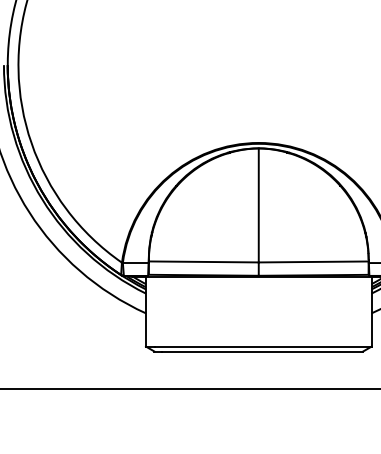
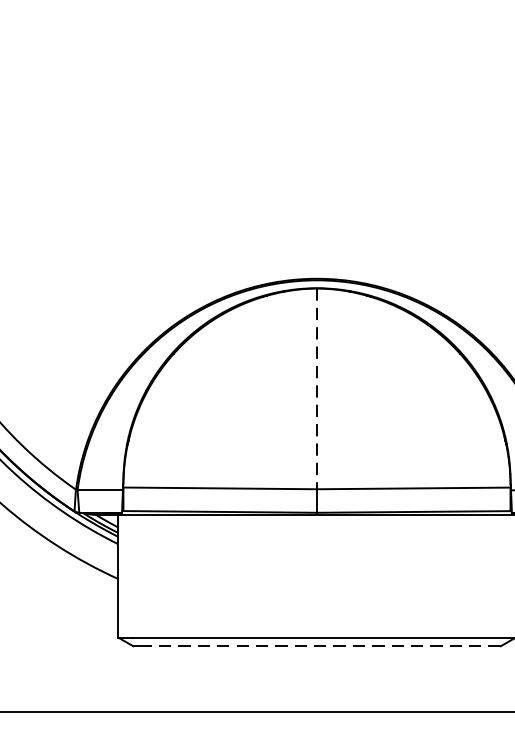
line: (258, 205) -> (316, 388), solid -> dashed
line: (262, 351) -> (323, 646), solid -> dashed

